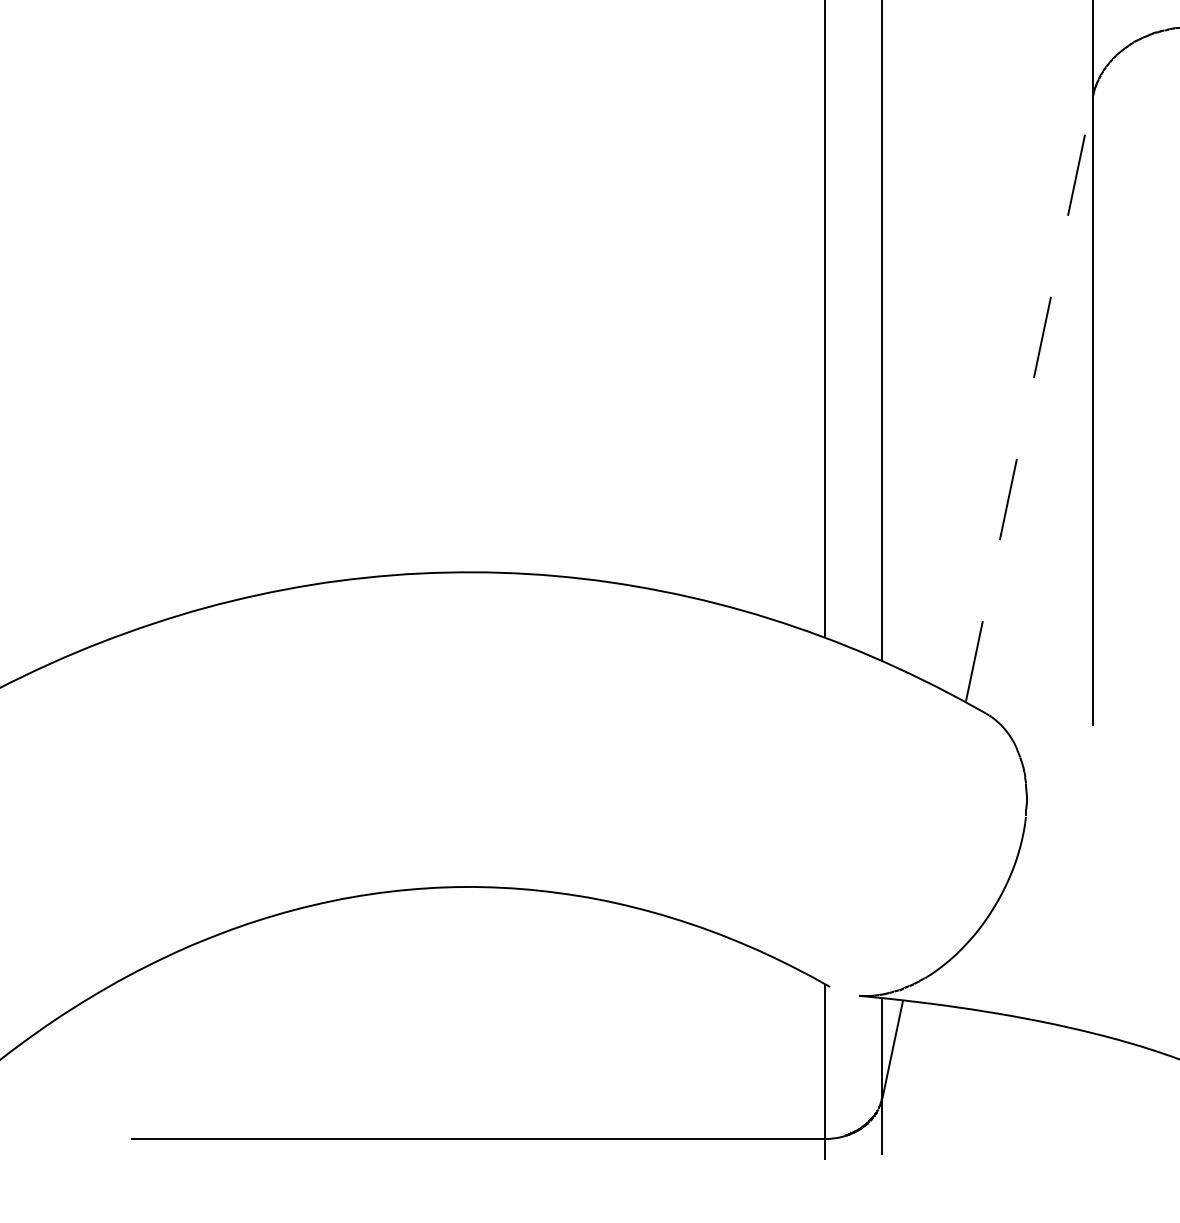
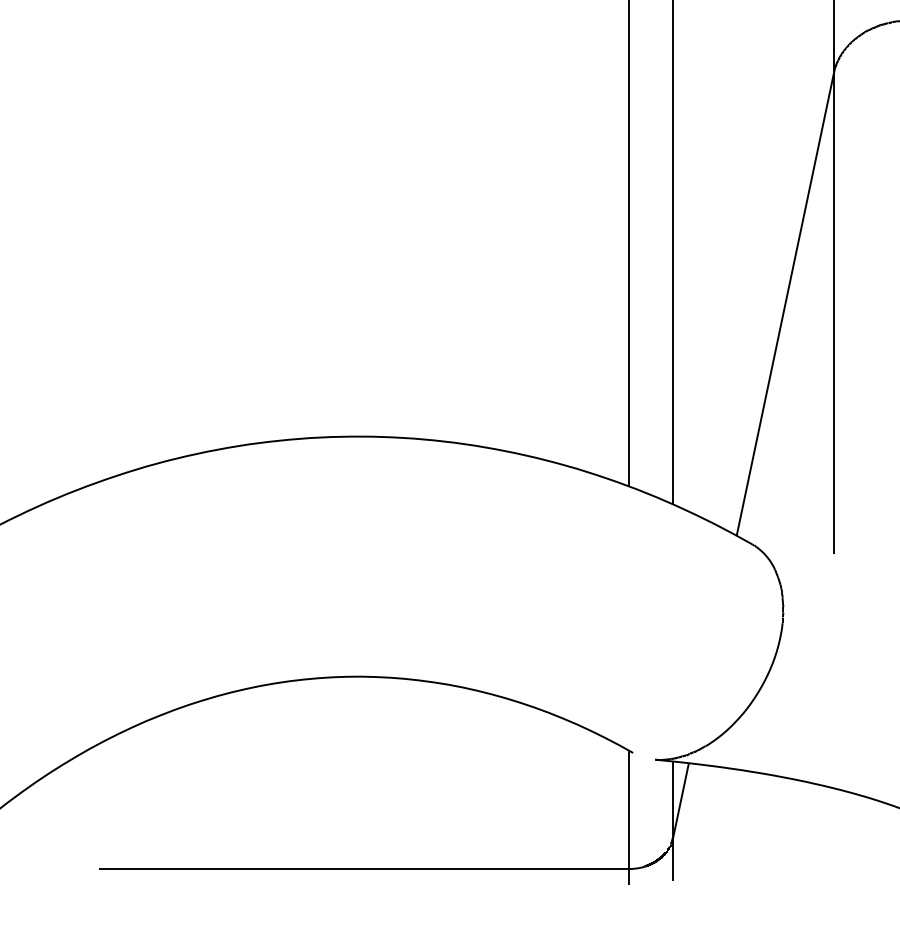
line: (1029, 399) -> (785, 304), dashed -> solid

